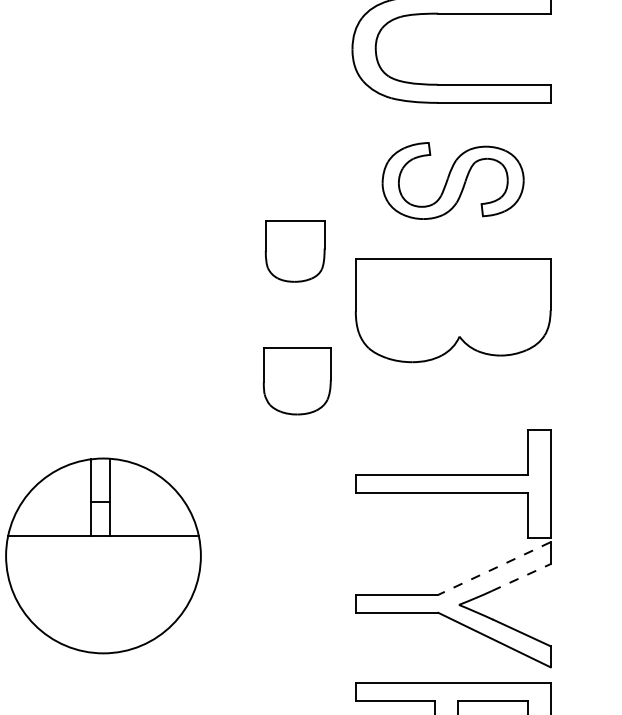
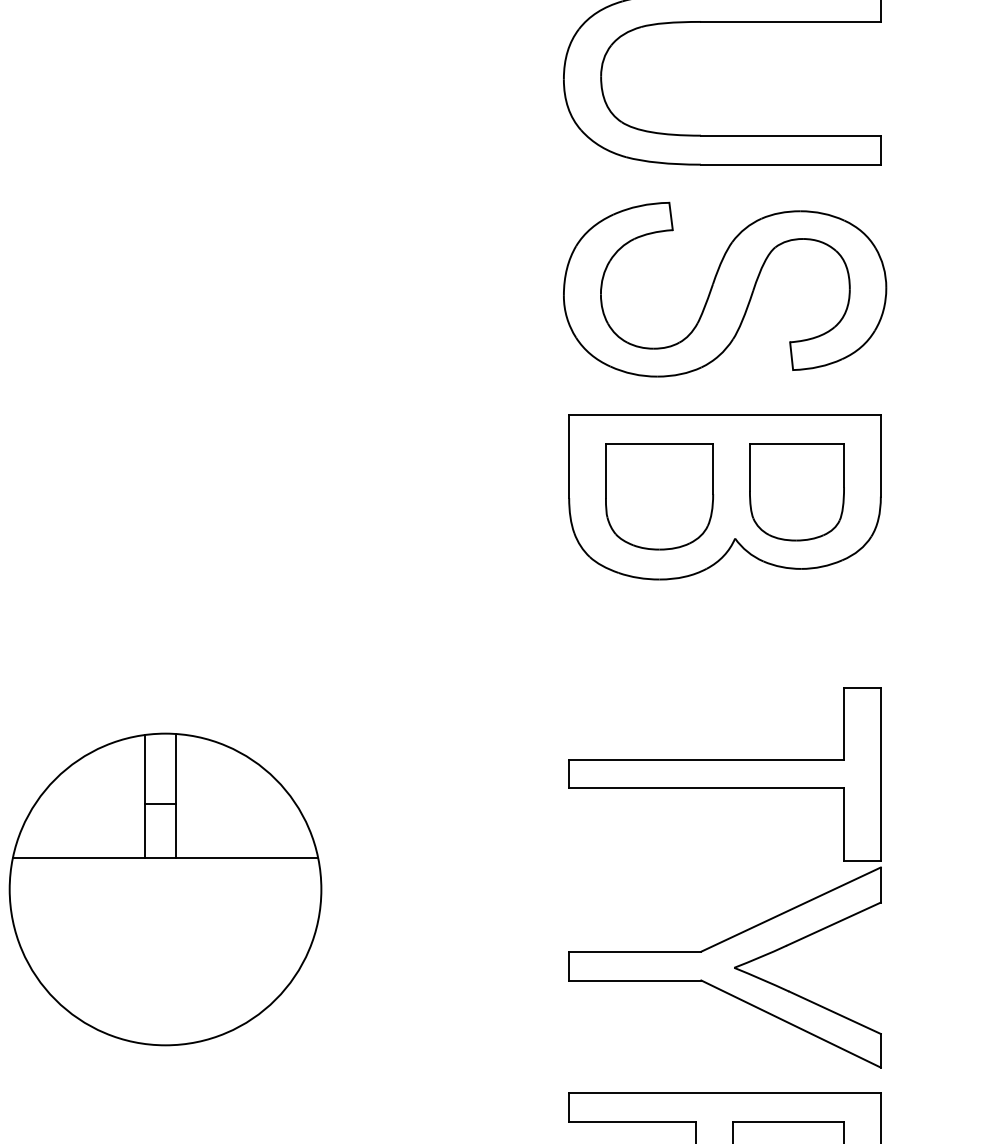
part: (452, 180) -> (723, 288), size x1.43
part: (294, 251) -> (795, 492), moved
part: (296, 381) -> (658, 496), moved
line: (494, 568) -> (791, 909), dashed -> solid
line: (521, 577) -> (834, 923), dashed -> solid

